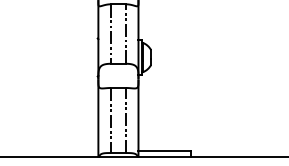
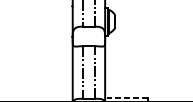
line: (164, 151) -> (126, 97), solid -> dashed

